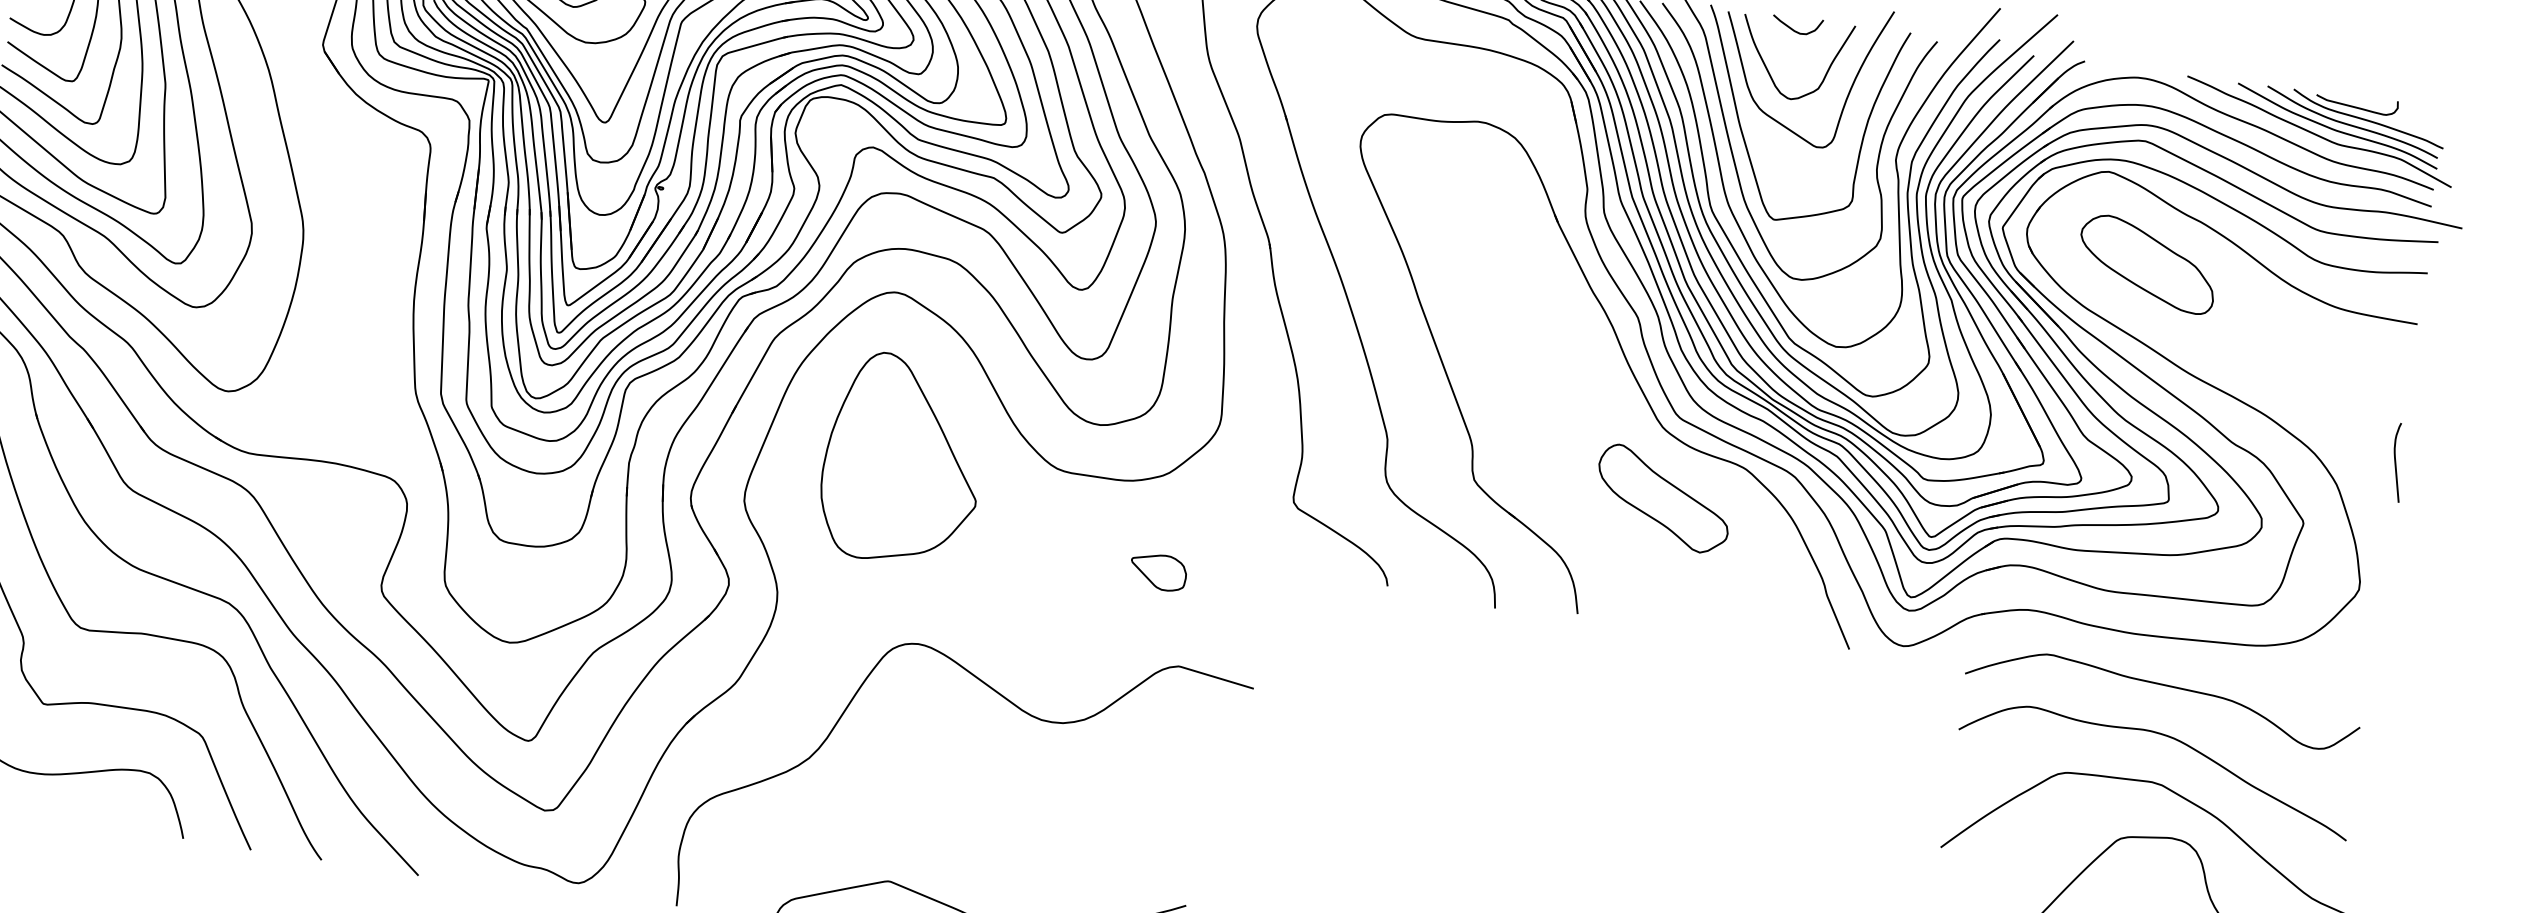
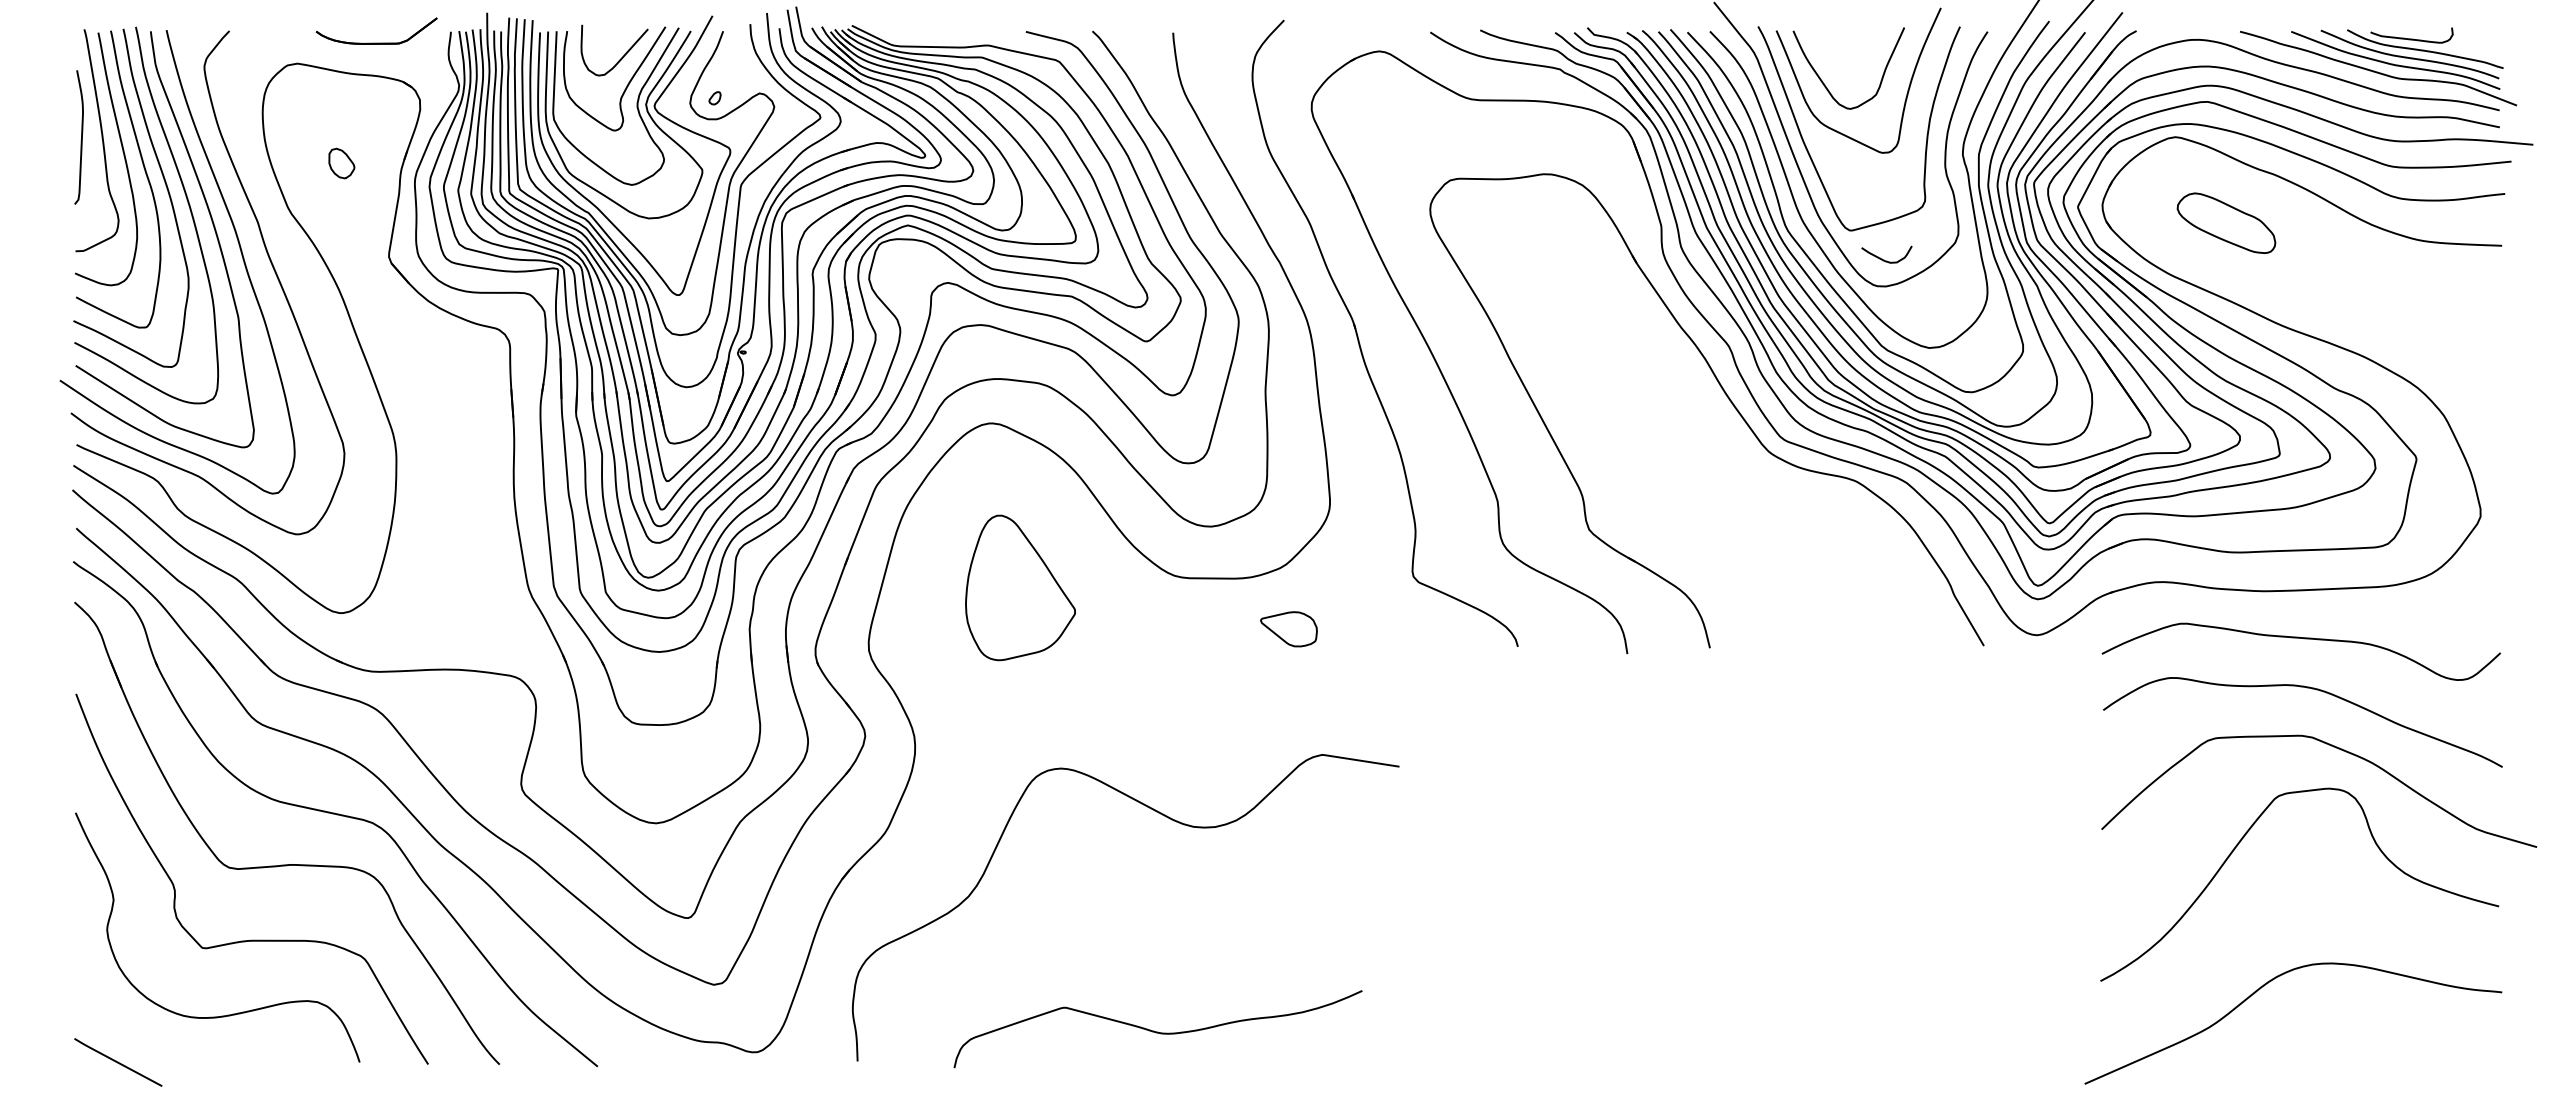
curve: (1794, 29) -> (1884, 259), moved
part: (2147, 263) -> (2226, 222), size x0.7
part: (903, 459) -> (1020, 587), size x0.7
curve: (2396, 463) -> (2500, 386), removed
part: (1663, 499) -> (1779, 522), removed
part: (1157, 572) -> (1288, 629), moved

